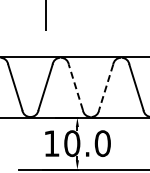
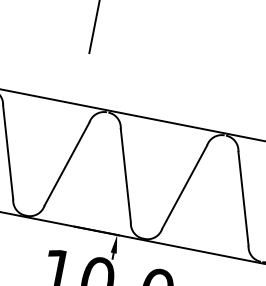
line: (75, 87) -> (125, 175), dashed -> solid
line: (106, 87) -> (185, 187), dashed -> solid

